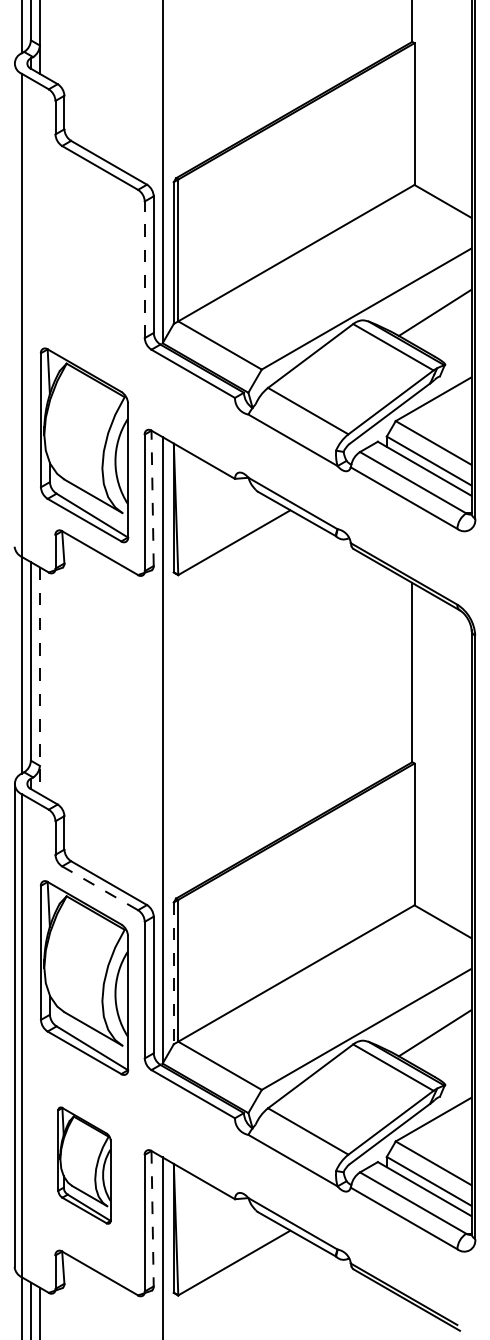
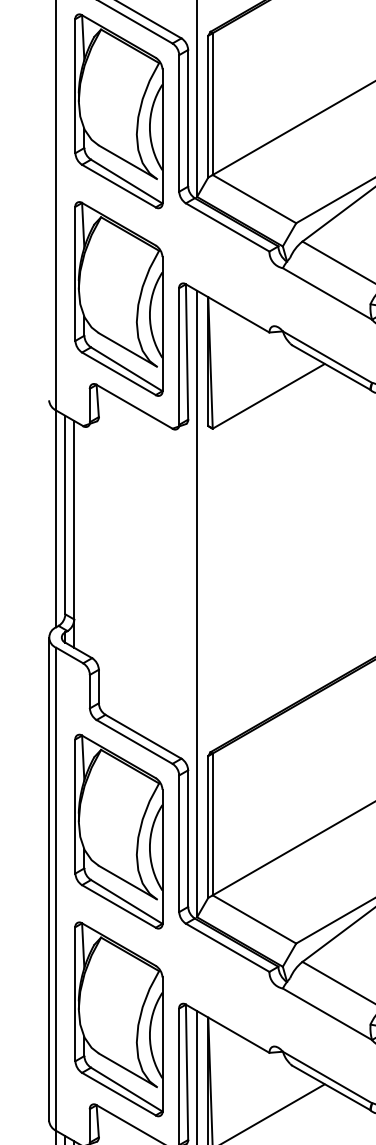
part: (84, 257) -> (118, 111), added
line: (144, 269) -> (178, 123), dashed -> solid
line: (152, 498) -> (186, 352), dashed -> solid
line: (39, 681) -> (73, 535), dashed -> solid
line: (100, 888) -> (134, 742), dashed -> solid
line: (173, 973) -> (207, 827), dashed -> solid
part: (84, 1165) -> (118, 1019), size x1.67
line: (152, 1218) -> (186, 1072), dashed -> solid

